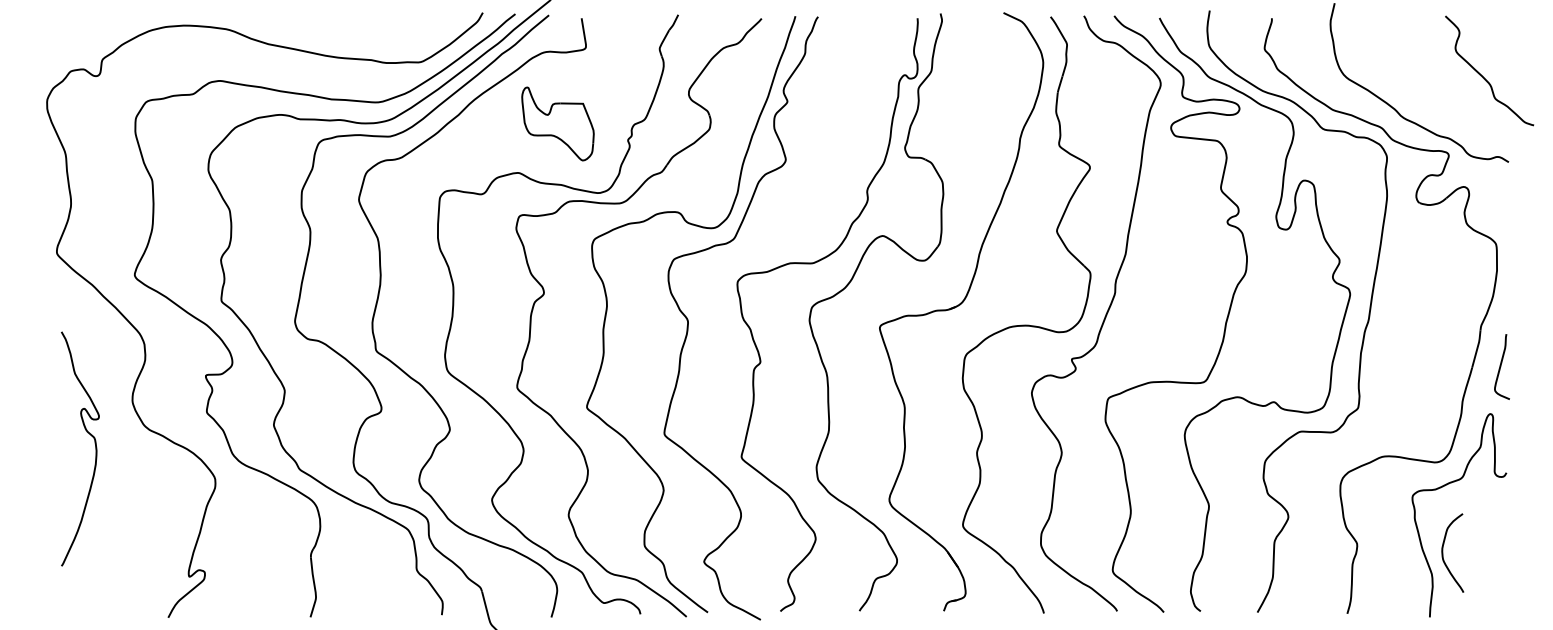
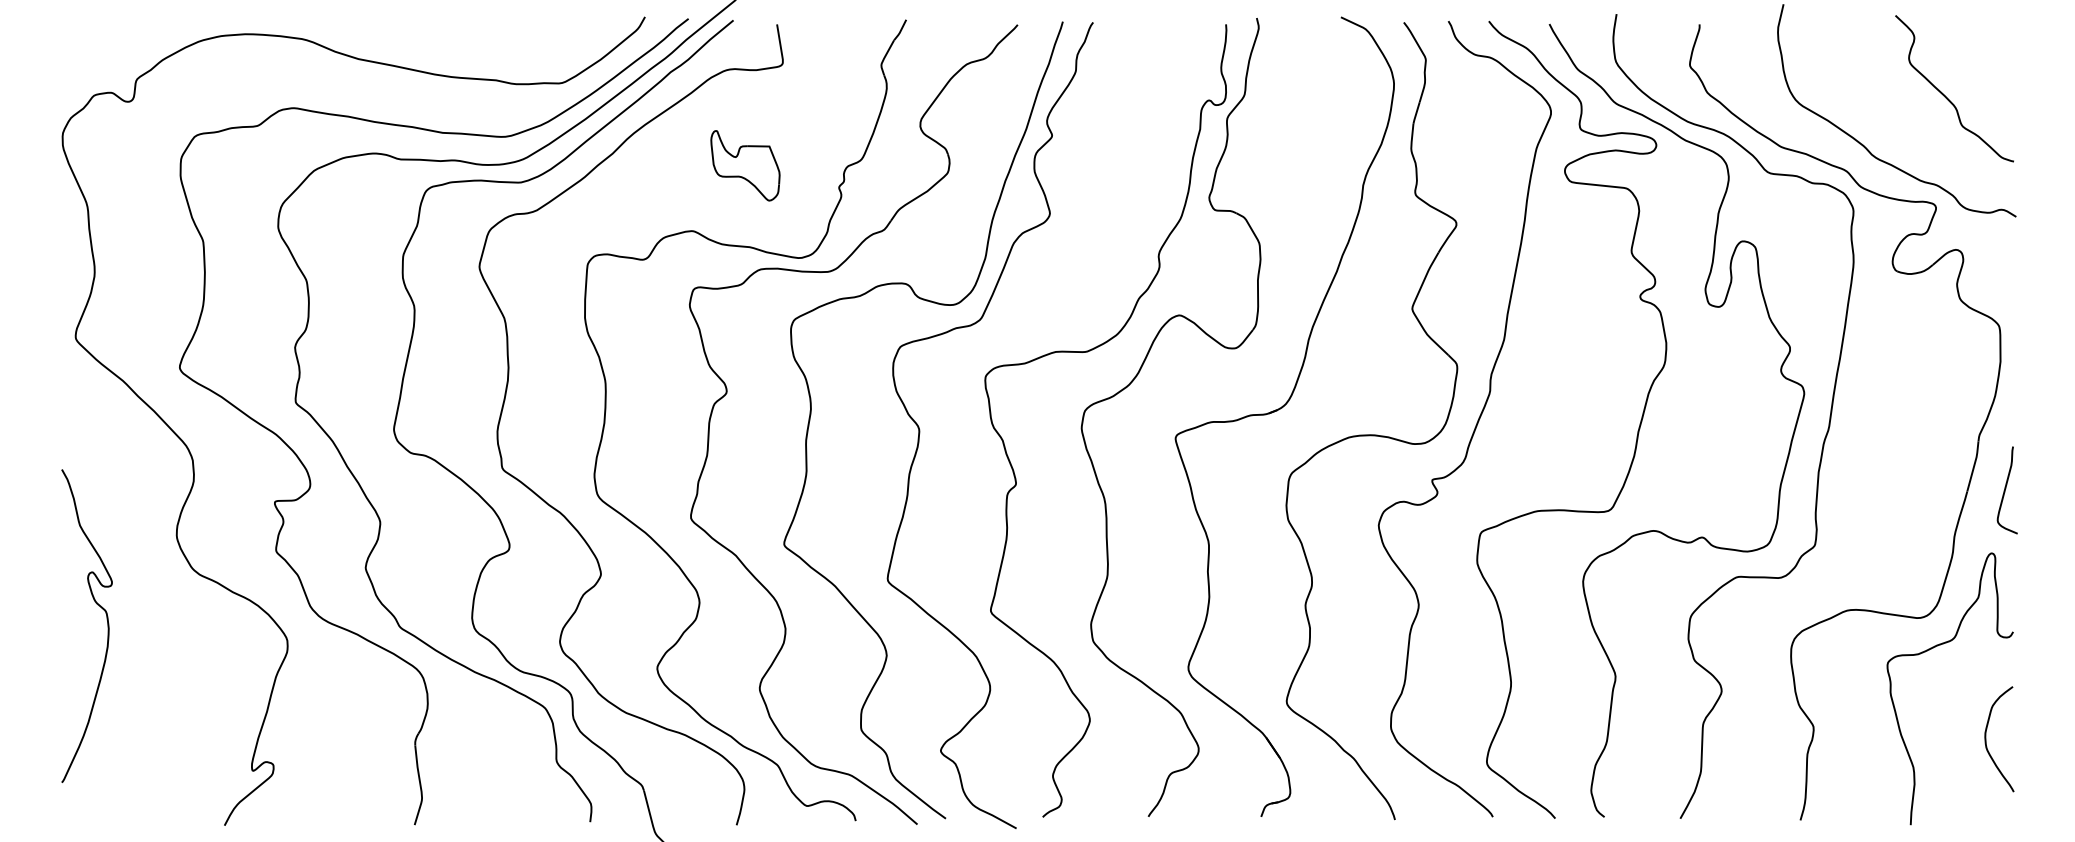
curve: (1483, 76) -> (1946, 96), moved
part: (558, 123) -> (745, 165), size x0.71
curve: (94, 444) -> (106, 619), moved
curve: (1443, 553) -> (1986, 739), moved

